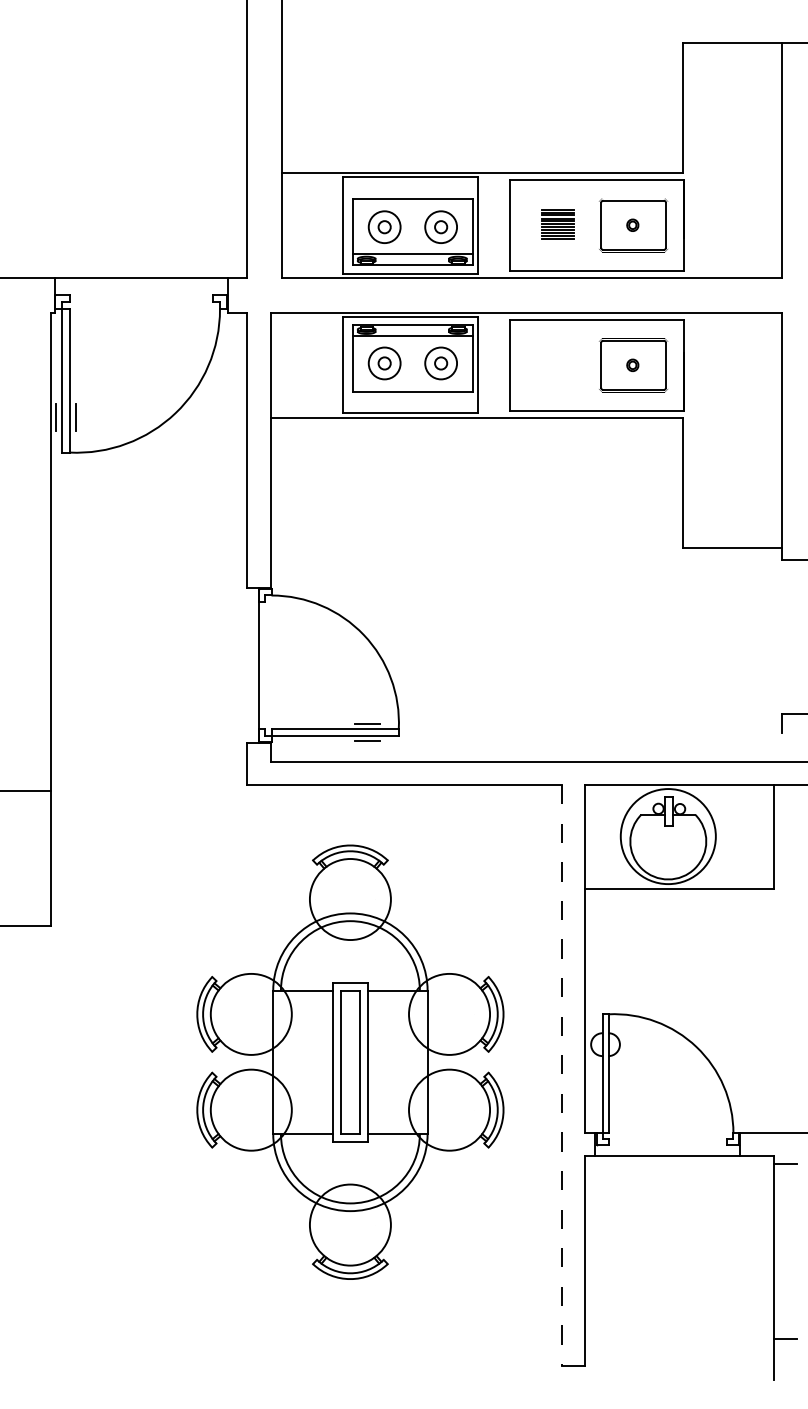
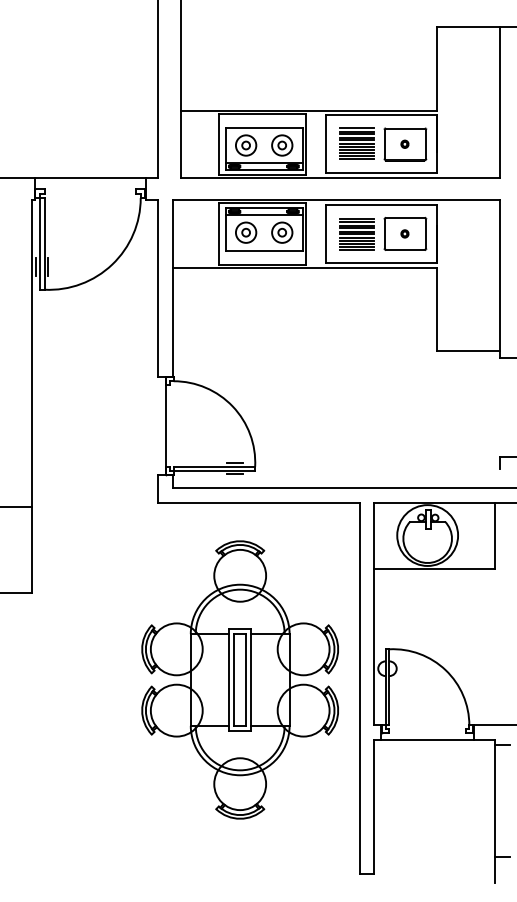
part: (557, 224) -> (356, 143), size x1.67
part: (557, 366) -> (356, 234), added
part: (349, 1061) -> (239, 679), moved
line: (561, 1075) -> (359, 688), dashed -> solid

